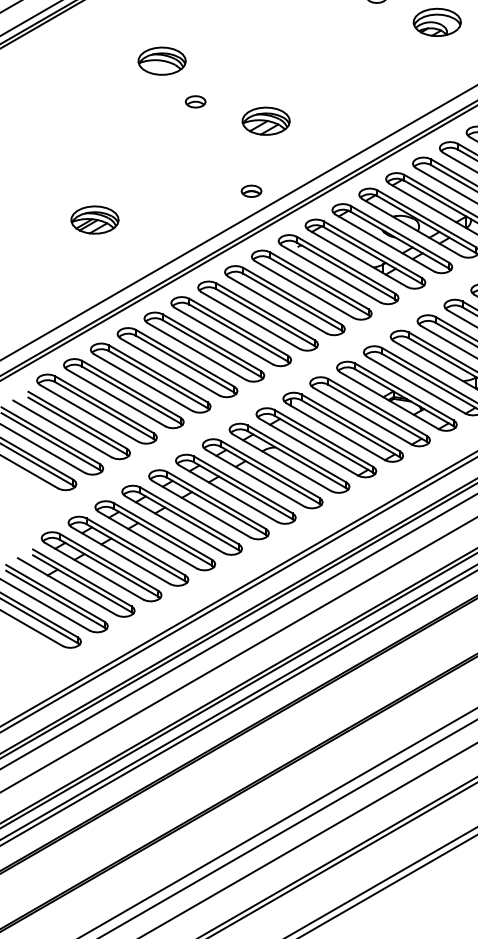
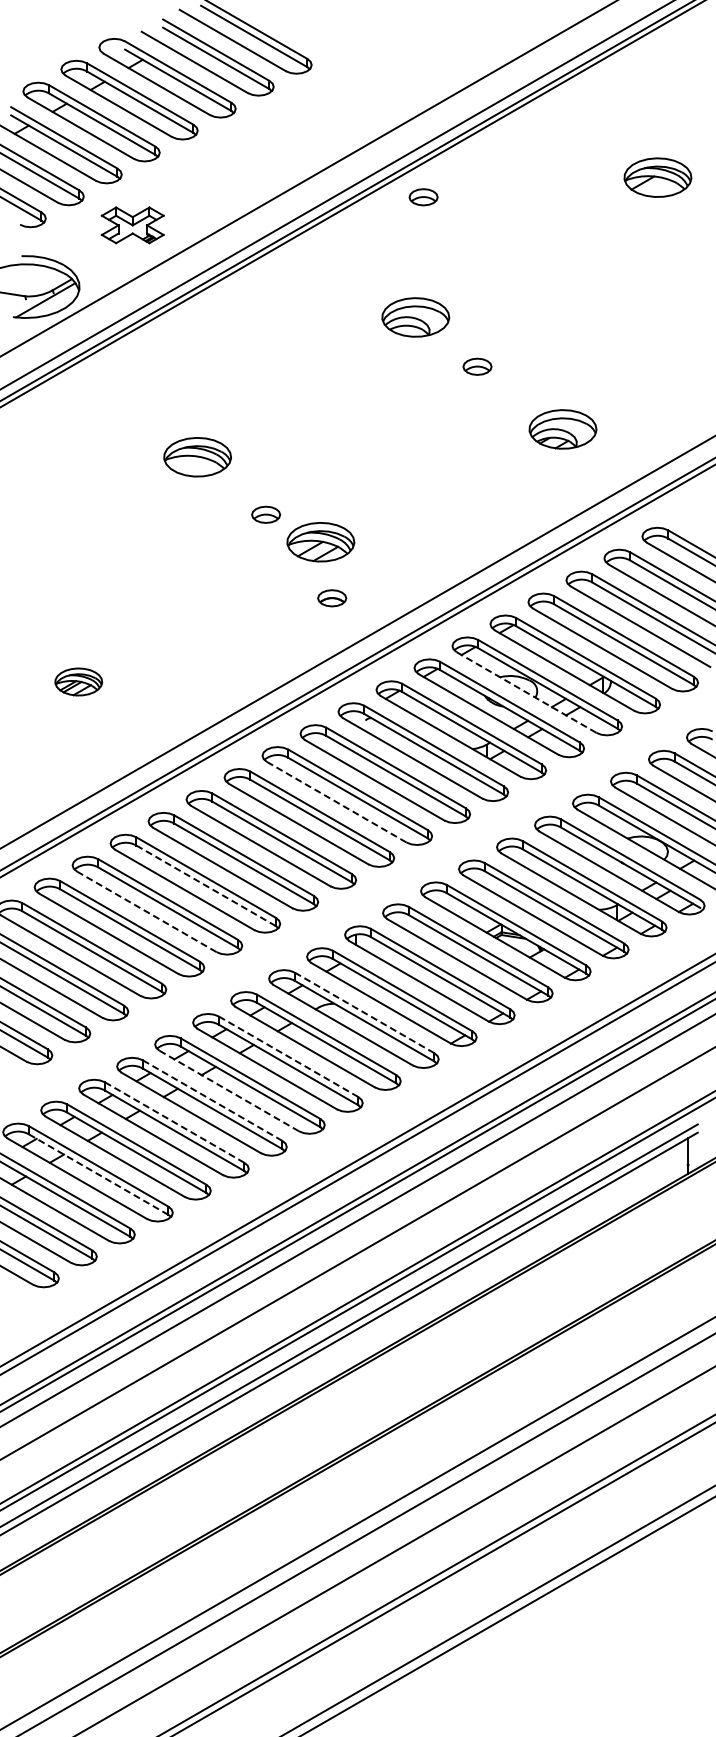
part: (436, 22) -> (562, 429), moved
part: (162, 61) -> (197, 457), moved
part: (195, 101) -> (266, 514), moved
part: (251, 191) -> (332, 598), moved
part: (94, 219) -> (78, 681), size x0.7
line: (411, 227) -> (526, 692), solid -> dashed
line: (277, 305) -> (336, 802), solid -> dashed
line: (185, 363) -> (206, 885), solid -> dashed
line: (142, 382) -> (146, 911), solid -> dashed
line: (297, 453) -> (364, 1012), solid -> dashed
line: (243, 484) -> (288, 1056), solid -> dashed
line: (201, 509) -> (229, 1091), solid -> dashed
line: (189, 515) -> (212, 1100), solid -> dashed
line: (162, 531) -> (174, 1122), solid -> dashed
line: (109, 568) -> (98, 1174), solid -> dashed

